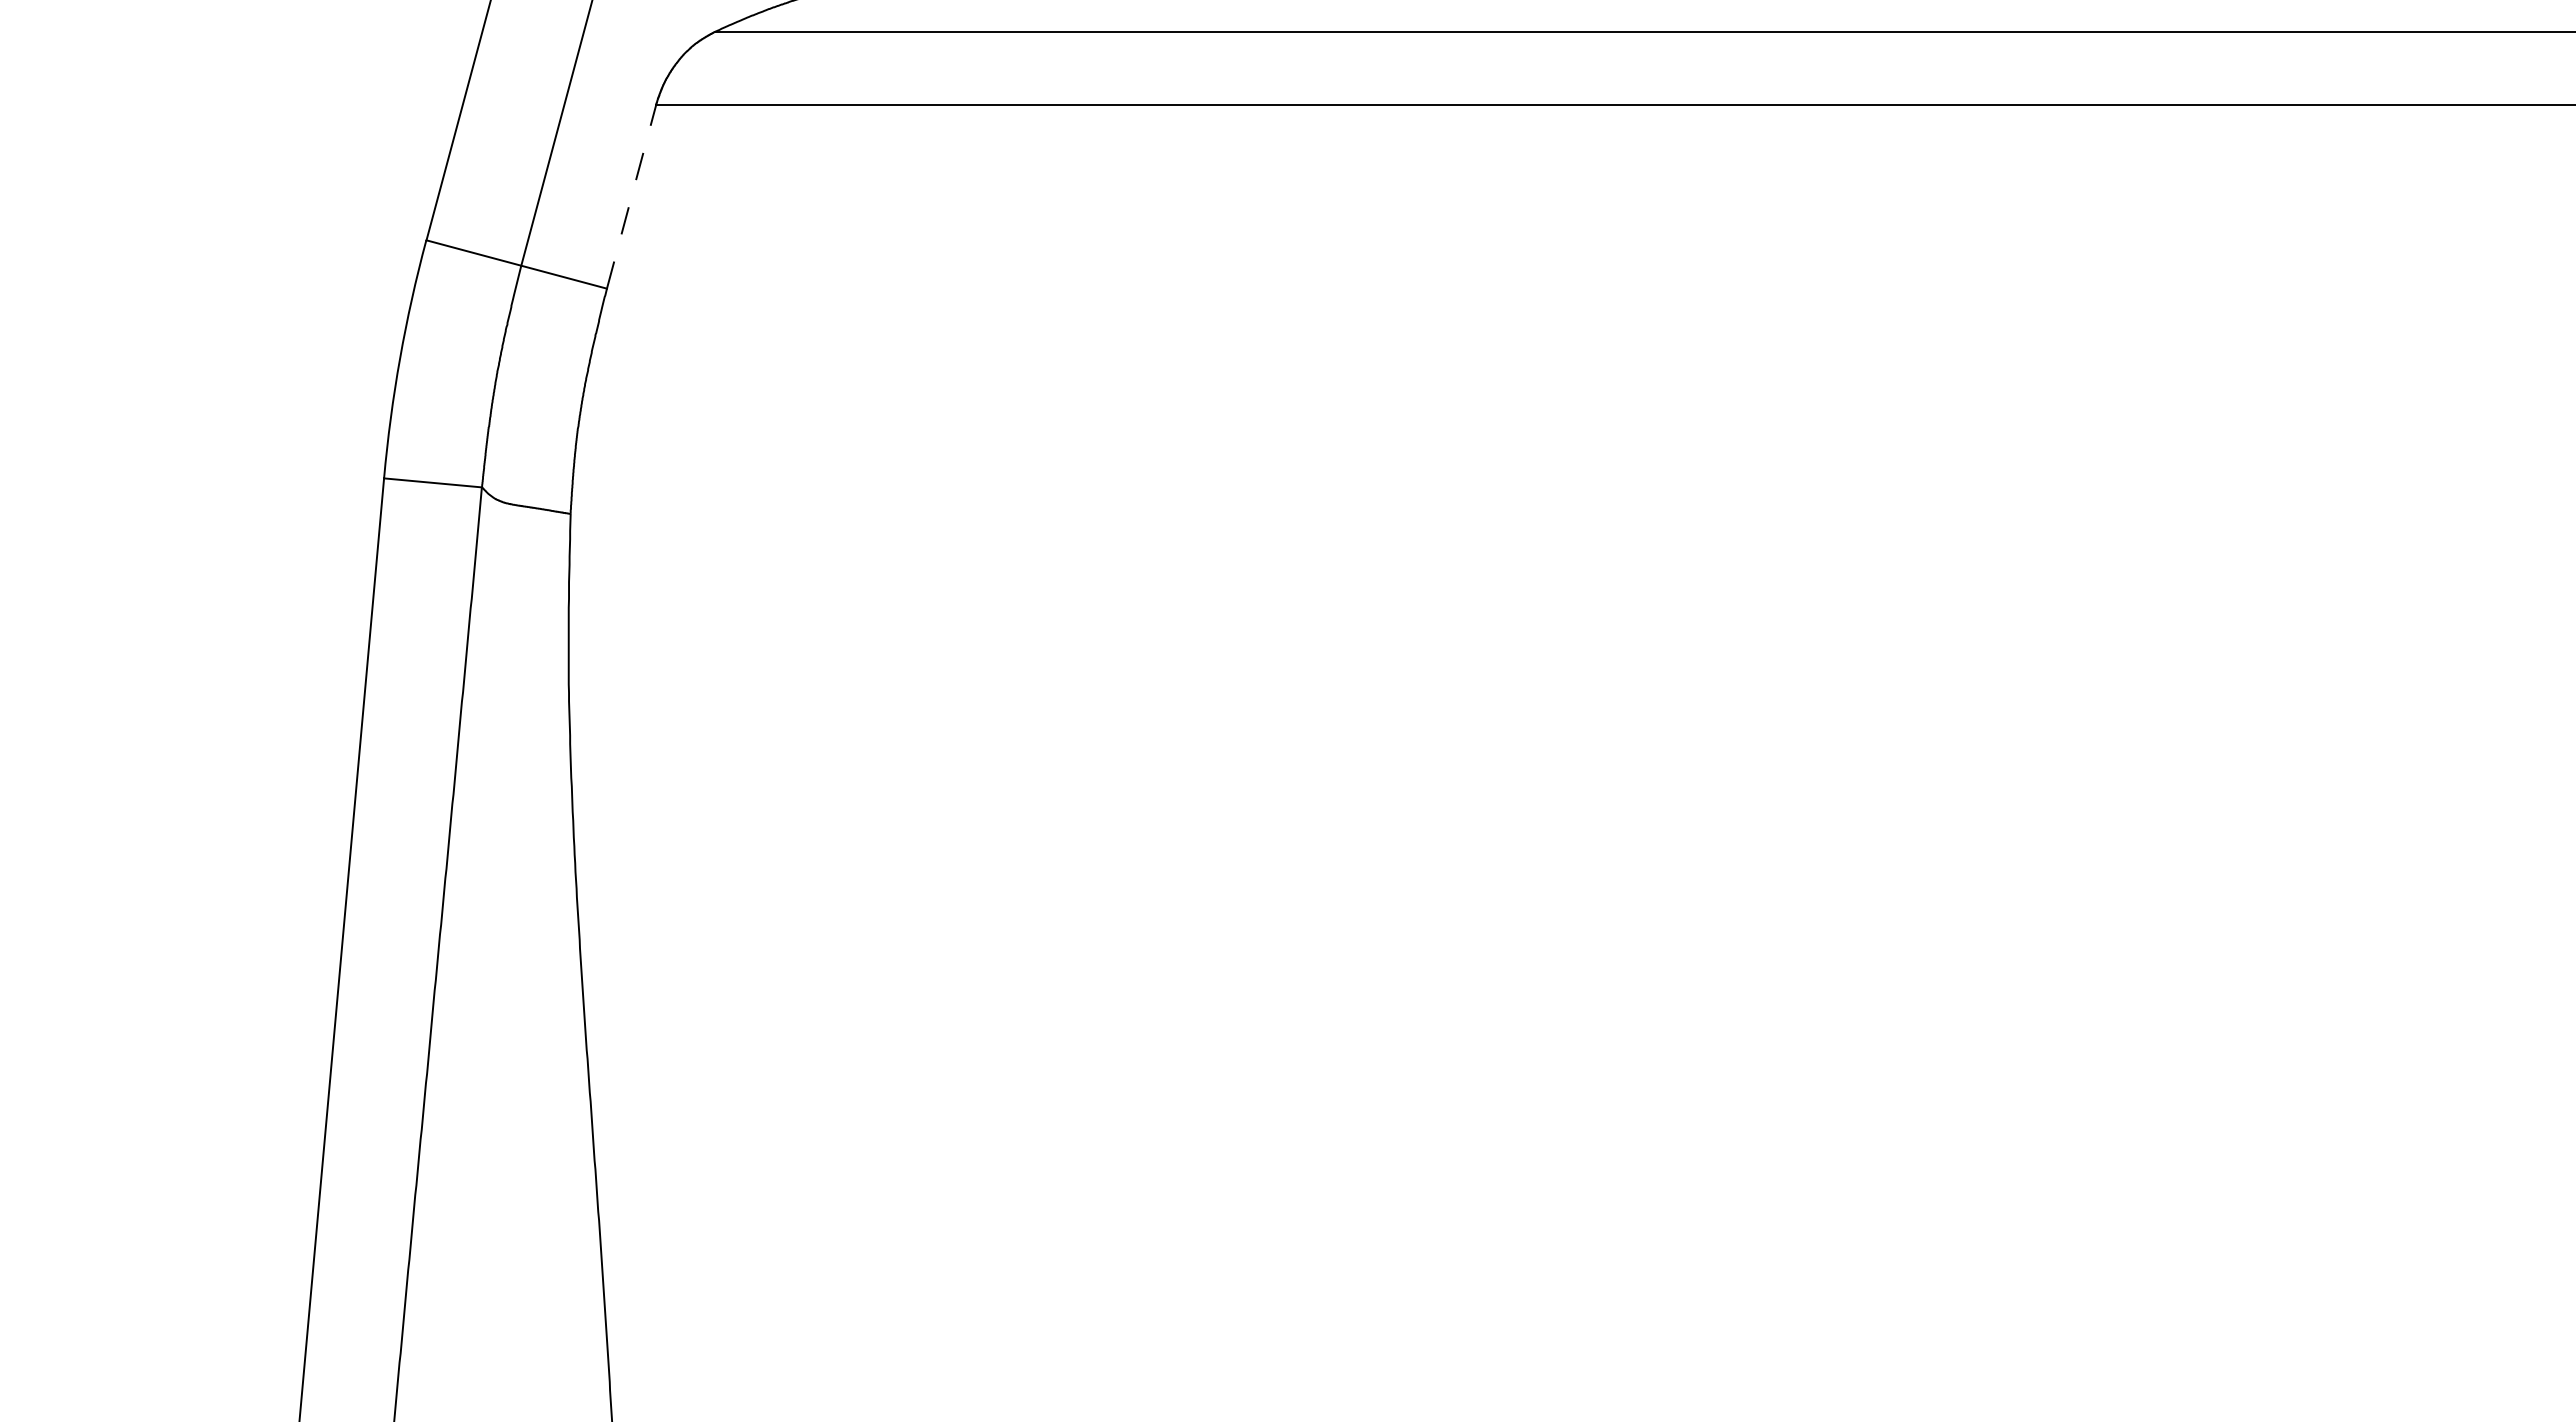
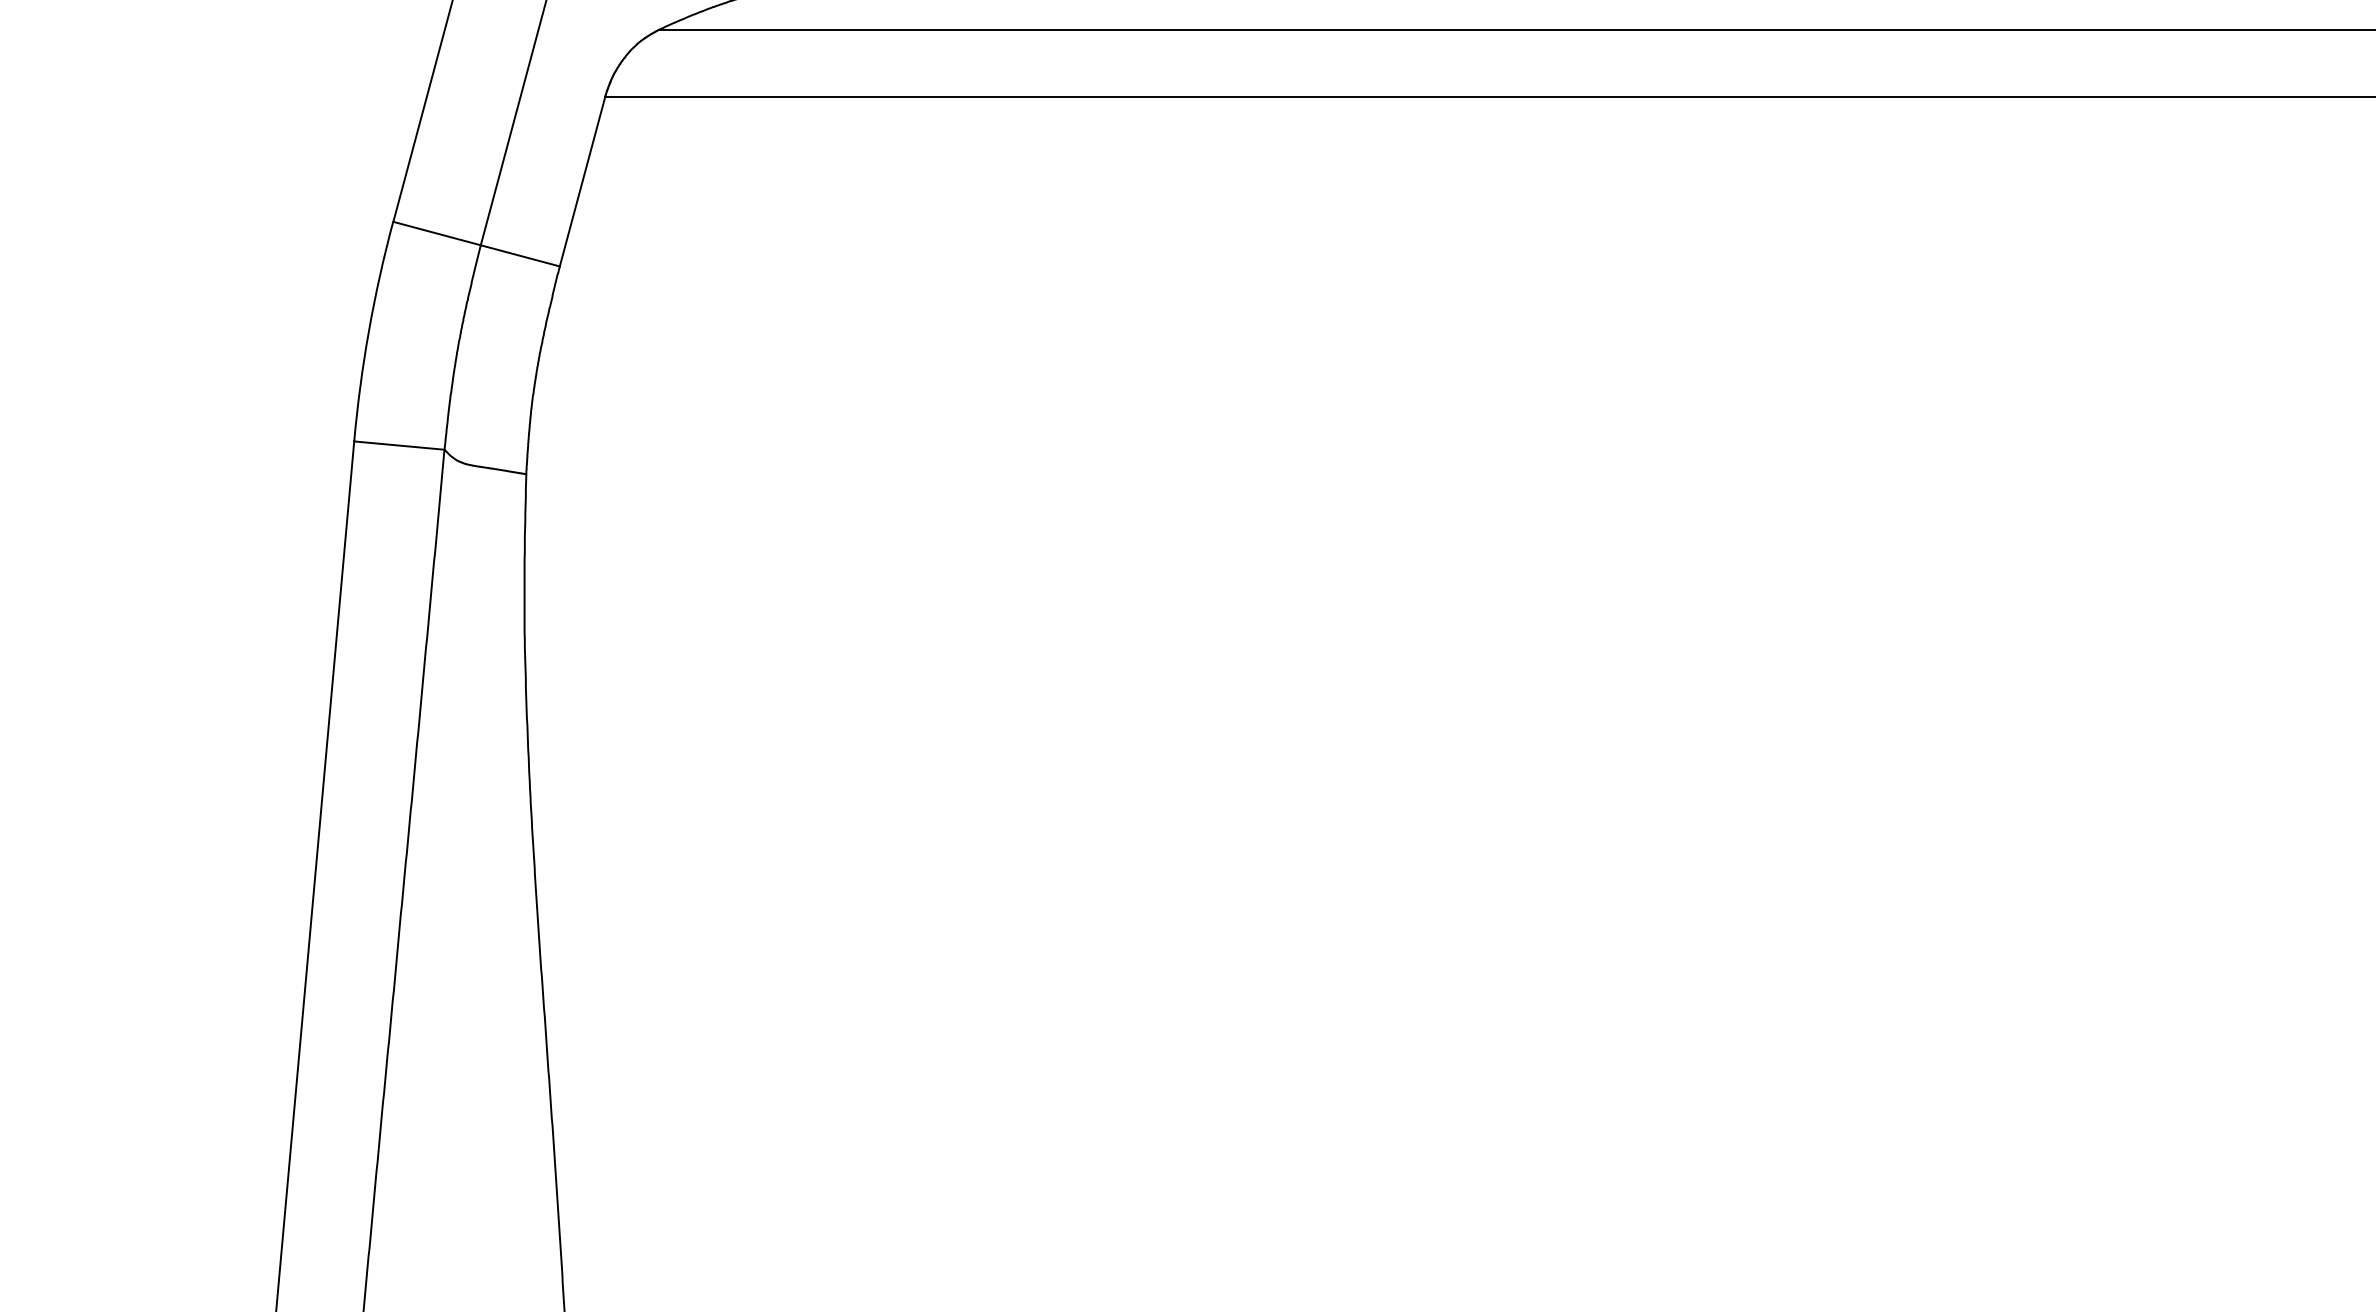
line: (631, 196) -> (582, 181), dashed -> solid

